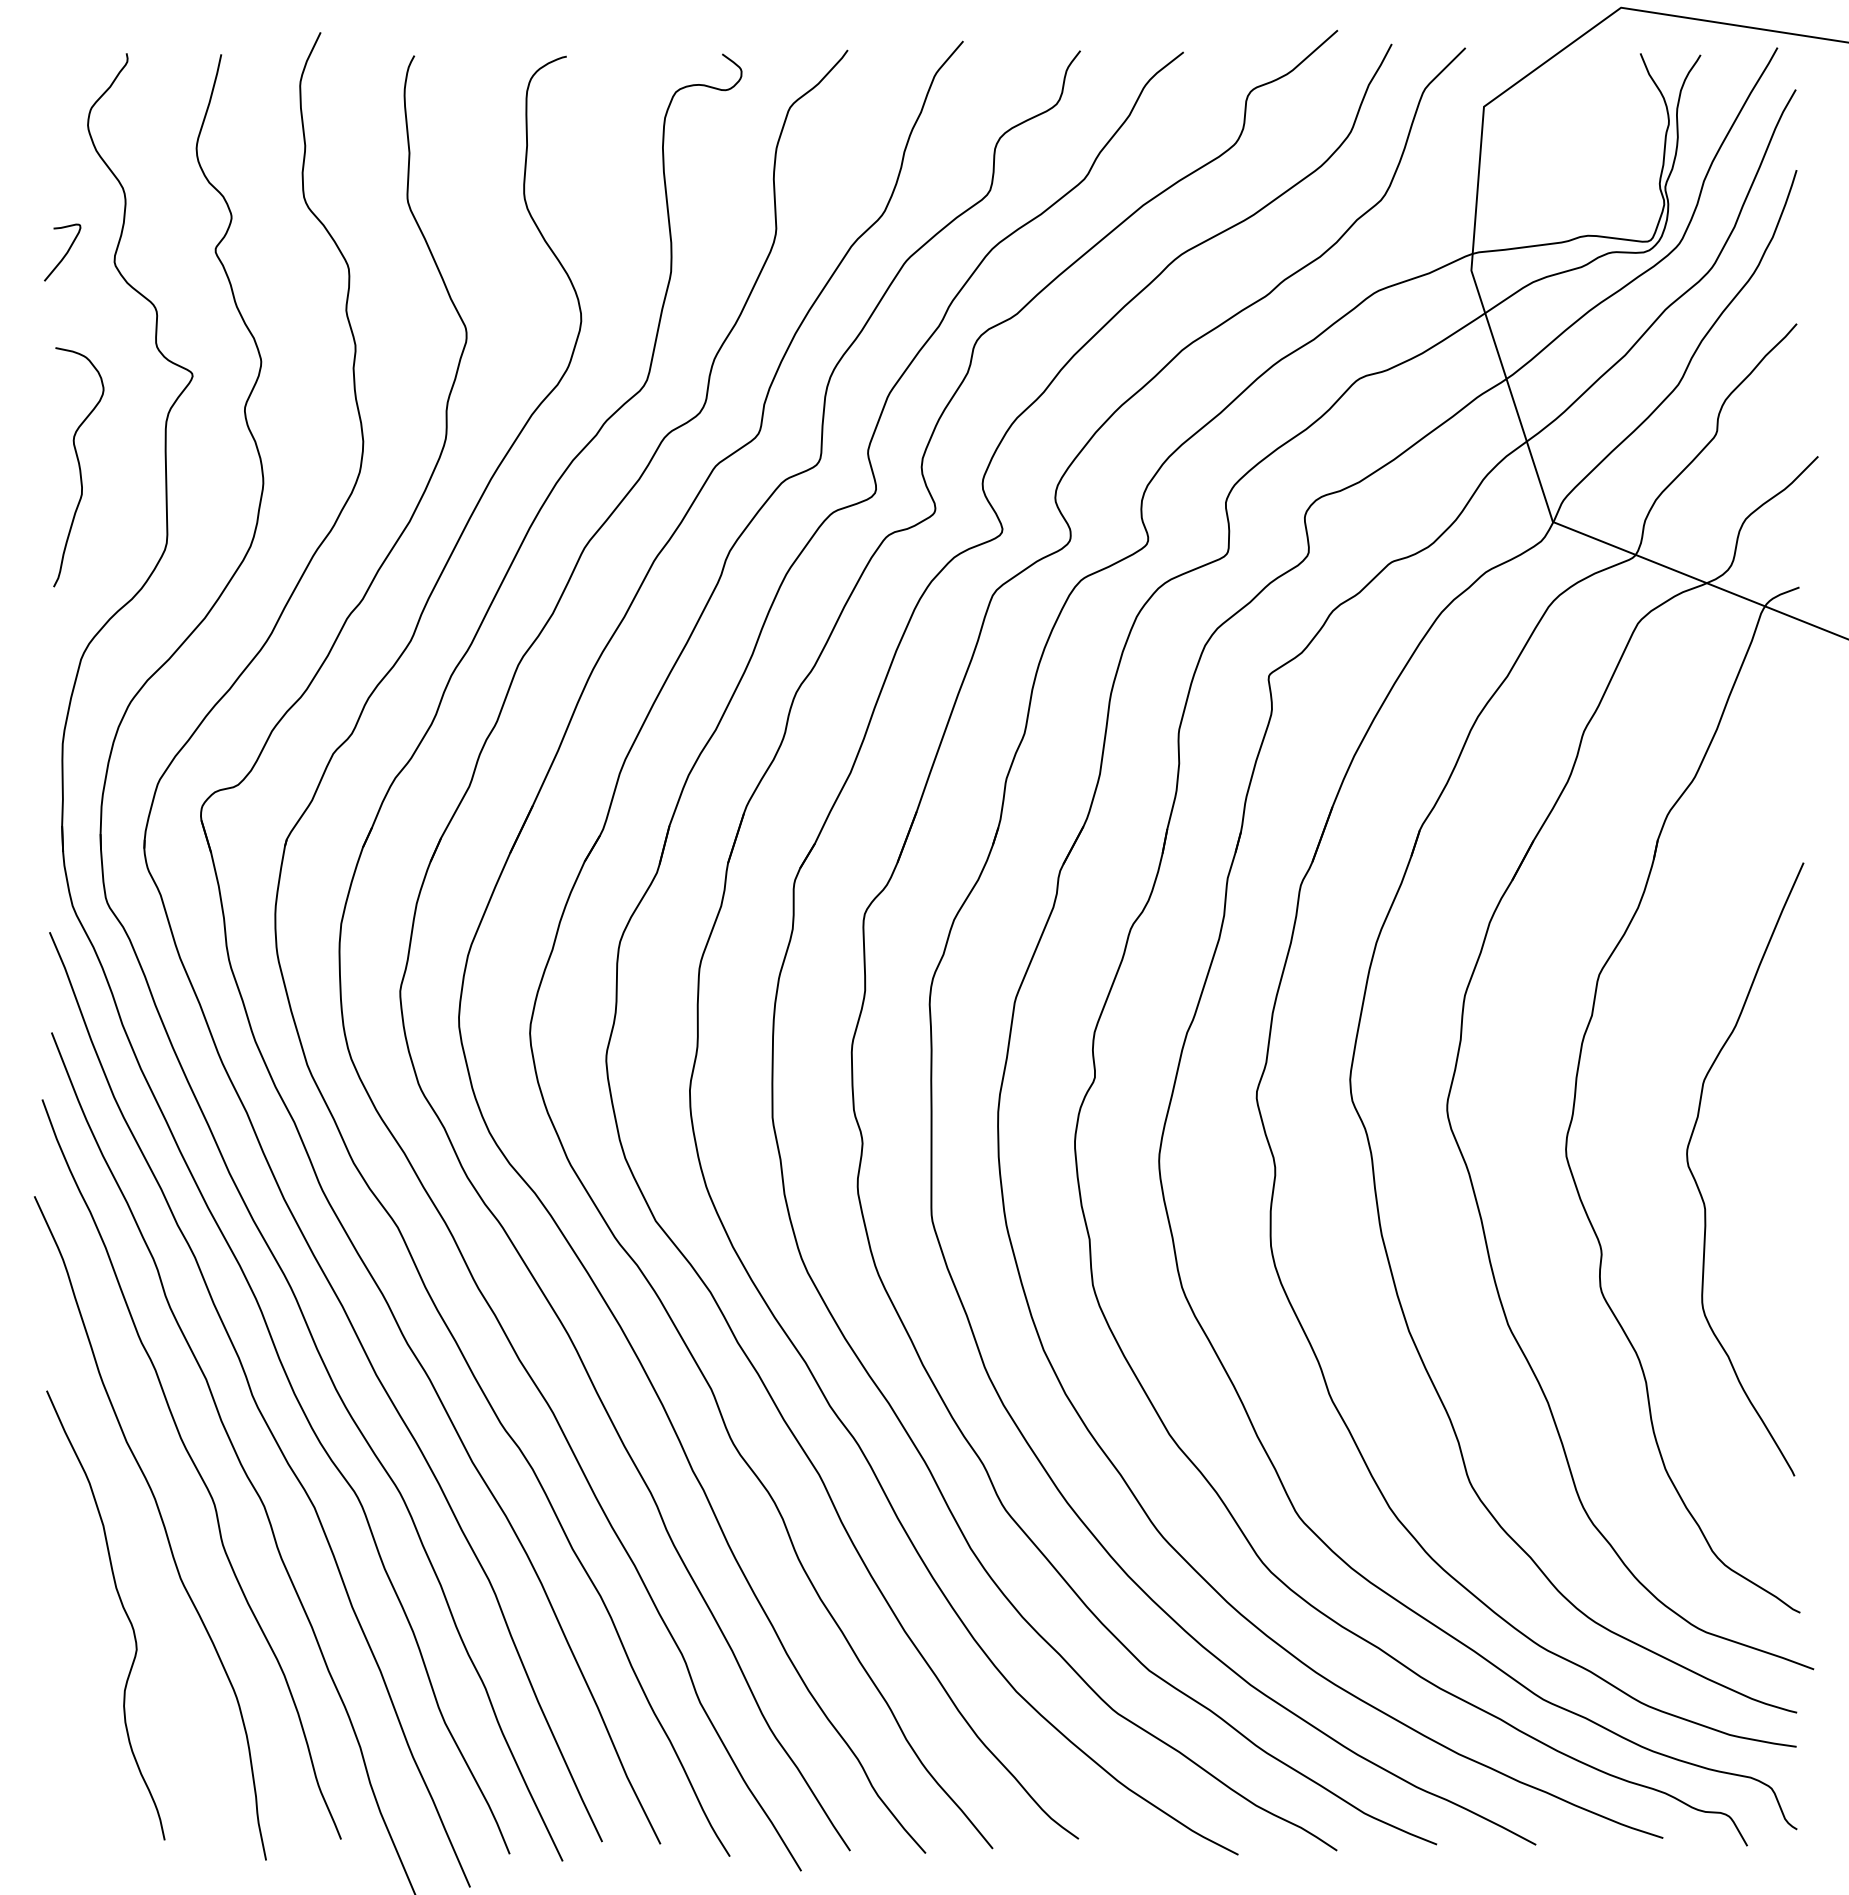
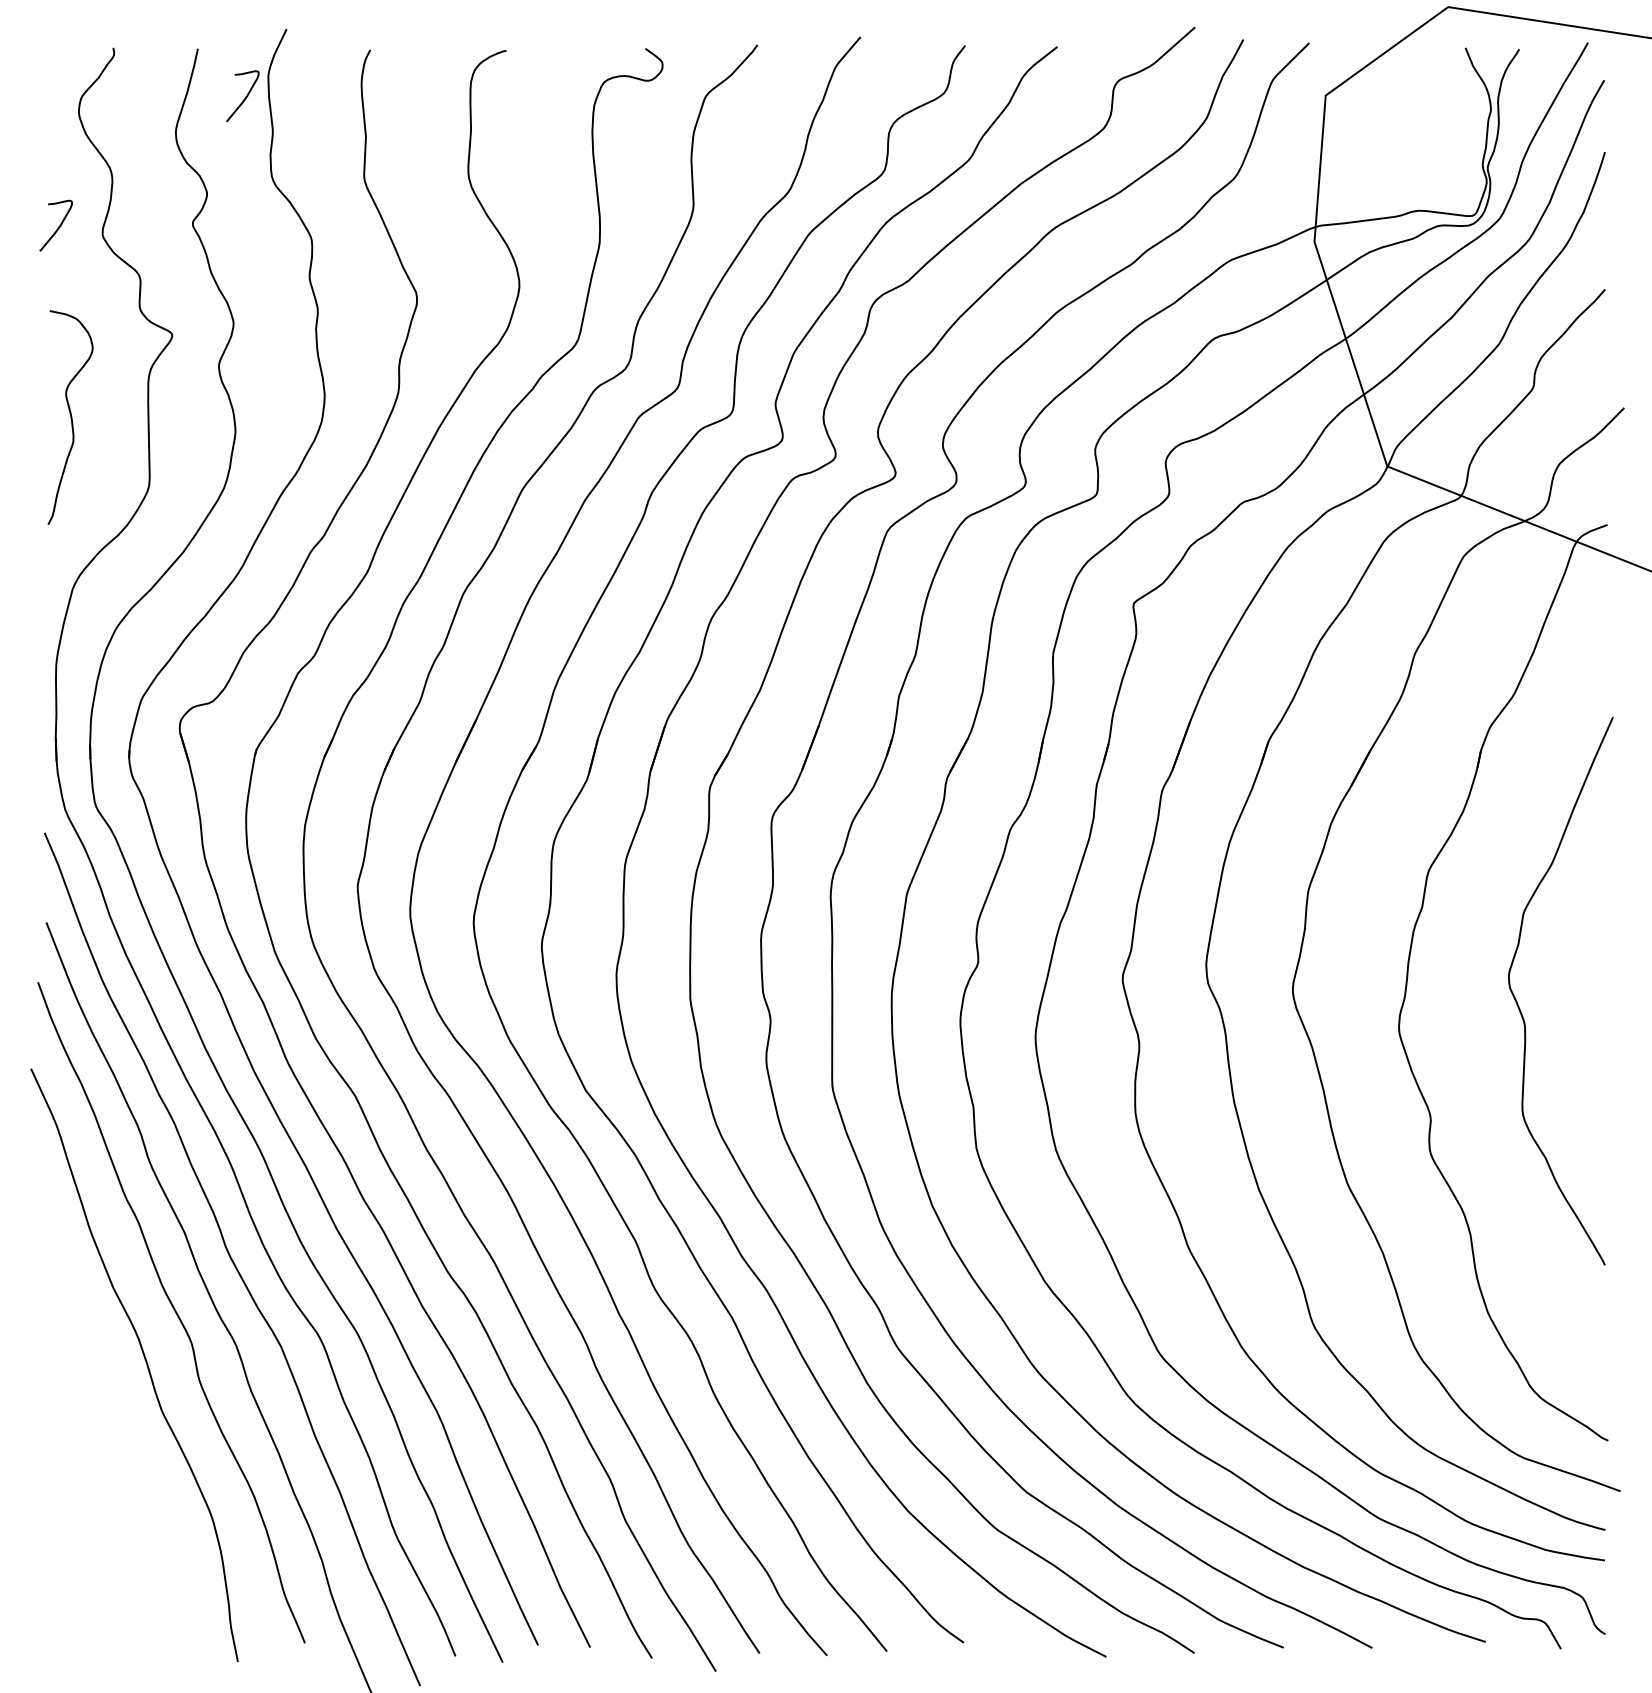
curve: (273, 109) -> (244, 97), added
curve: (1698, 1185) -> (1519, 1005), moved
curve: (122, 1608) -> (109, 1436), removed

